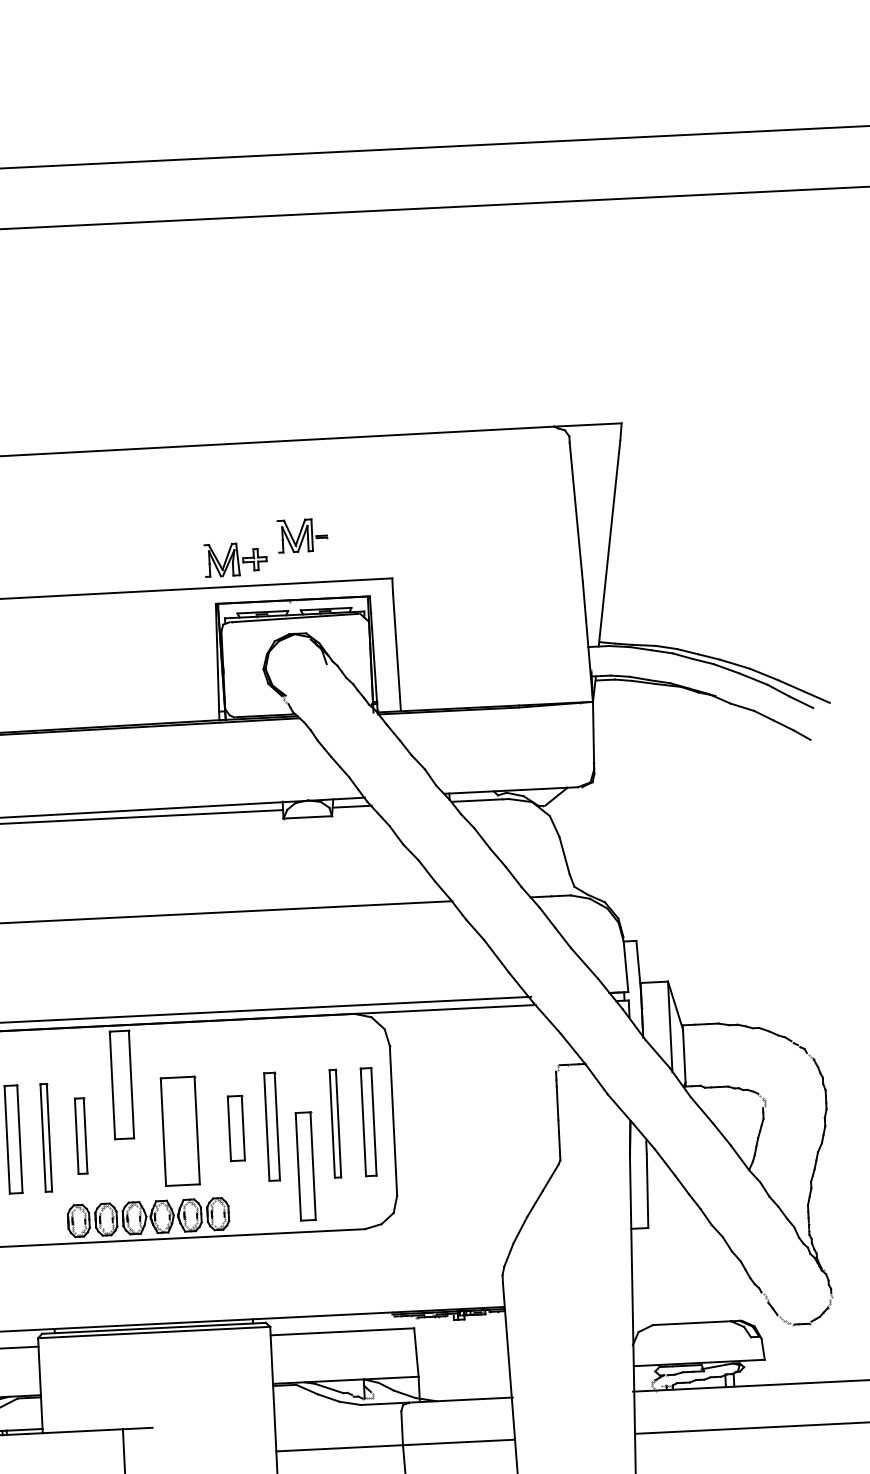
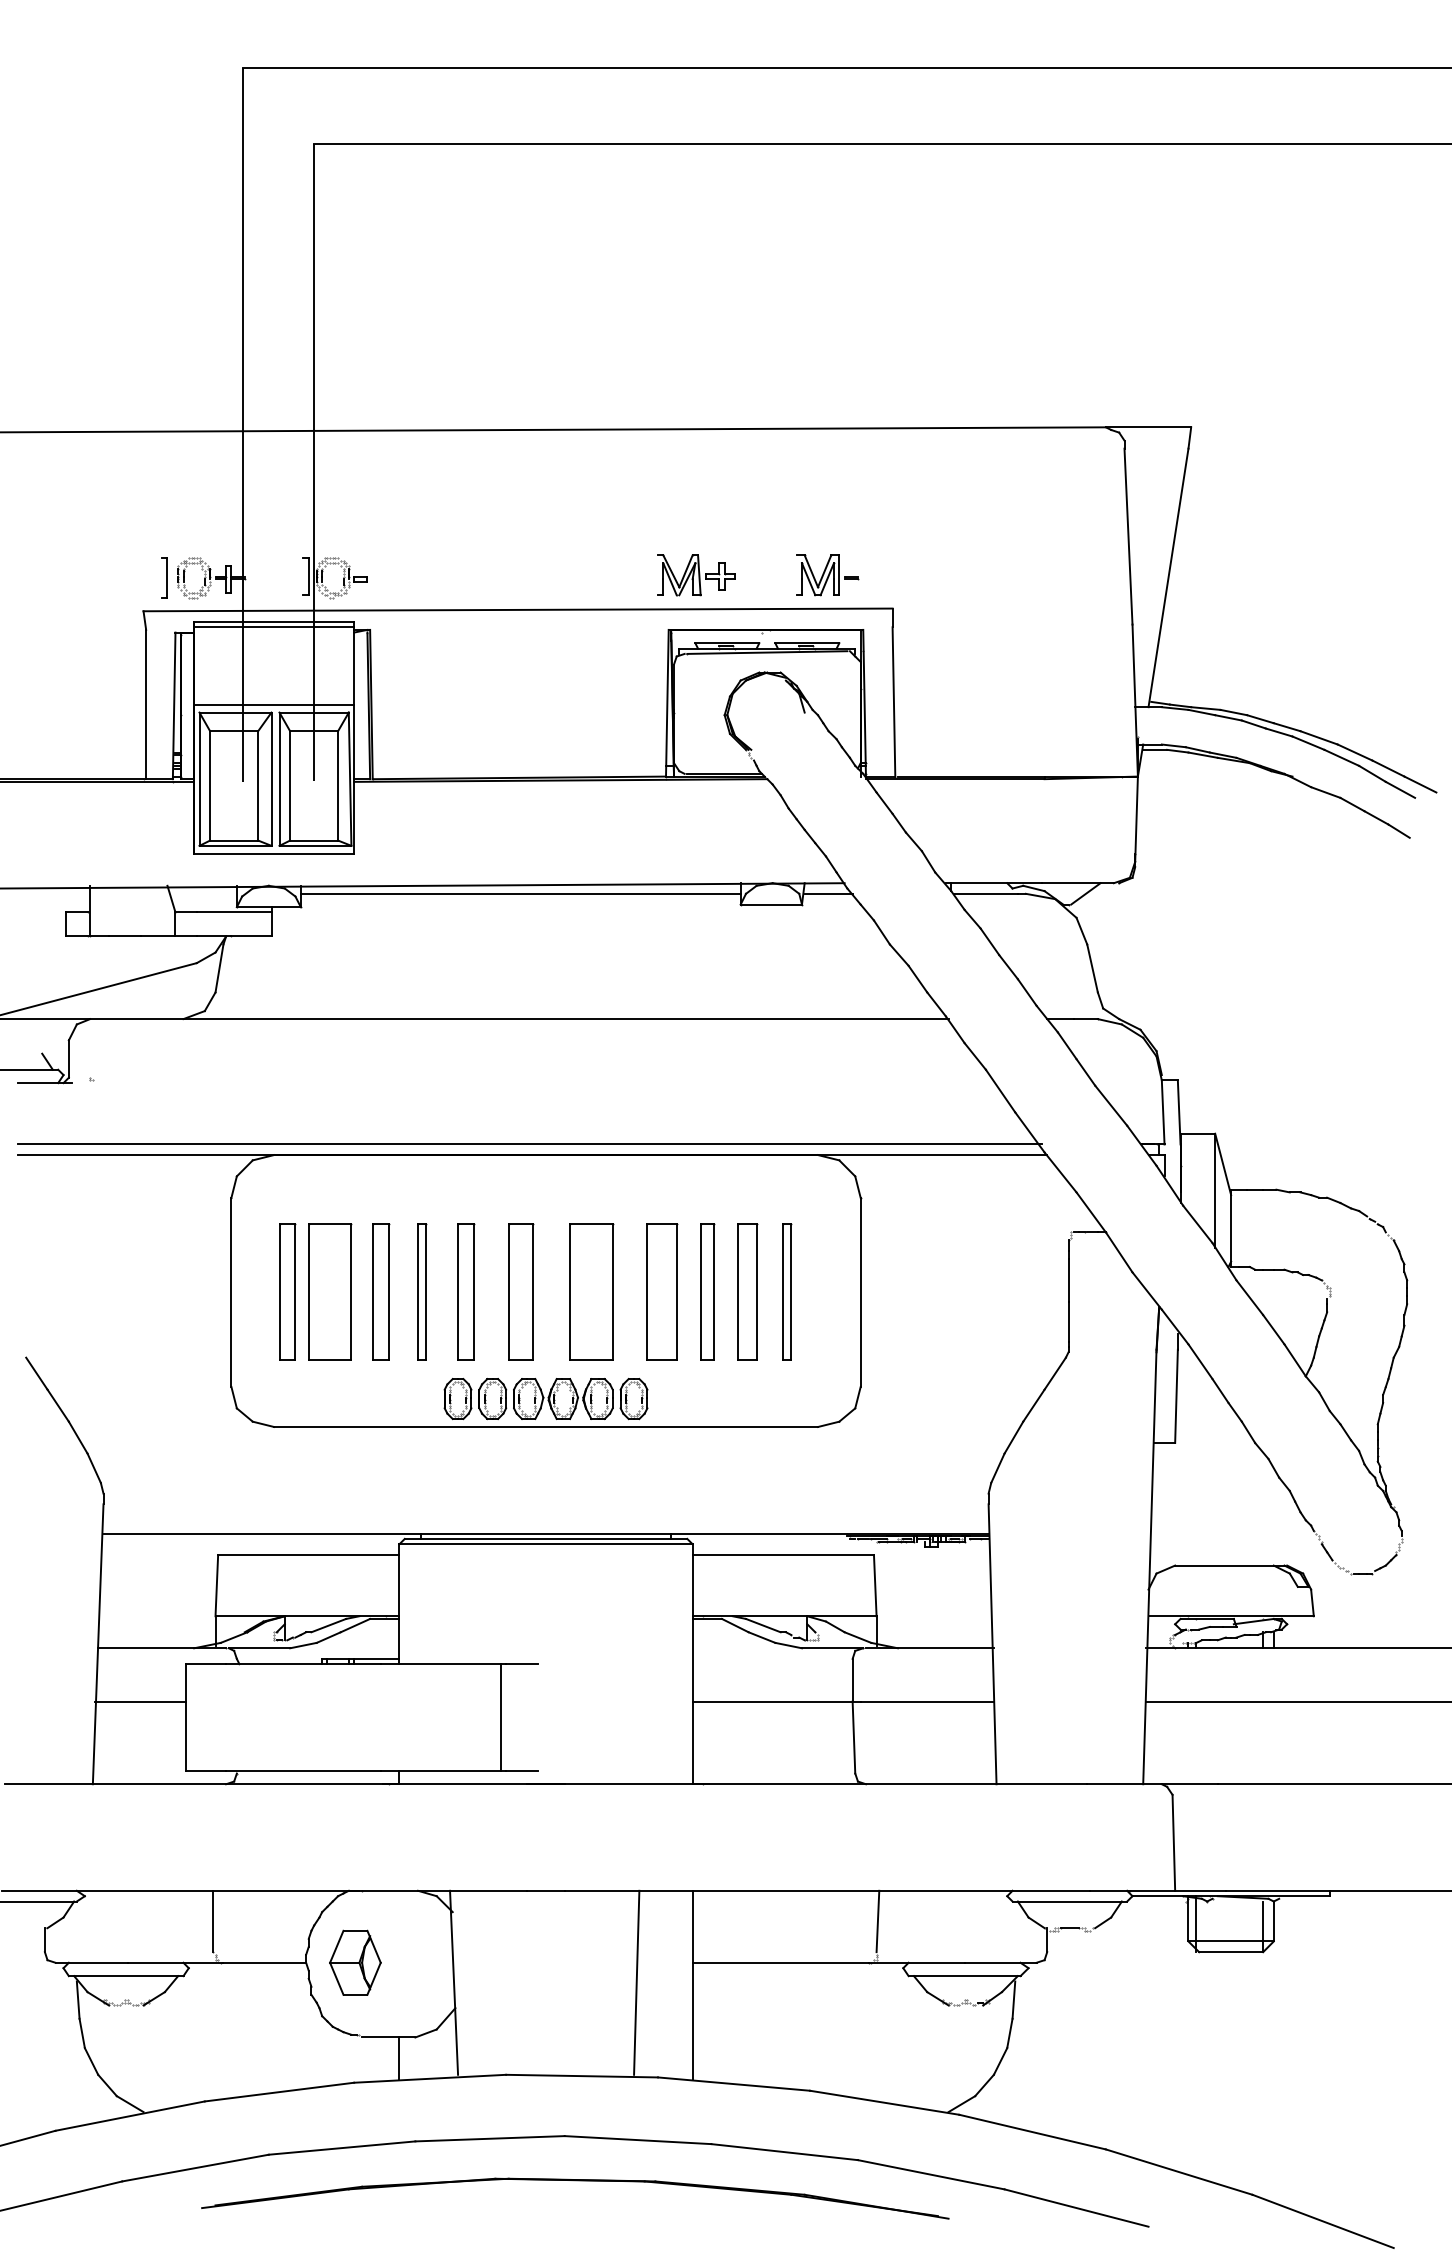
part: (302, 535) -> (827, 575), moved
part: (122, 1084) -> (521, 1291), moved
part: (368, 1121) -> (829, 1291), removed
part: (236, 1127) -> (662, 1291), size x1.67
part: (81, 1135) -> (466, 1291), size x1.43
part: (305, 1165) -> (747, 1291), moved

